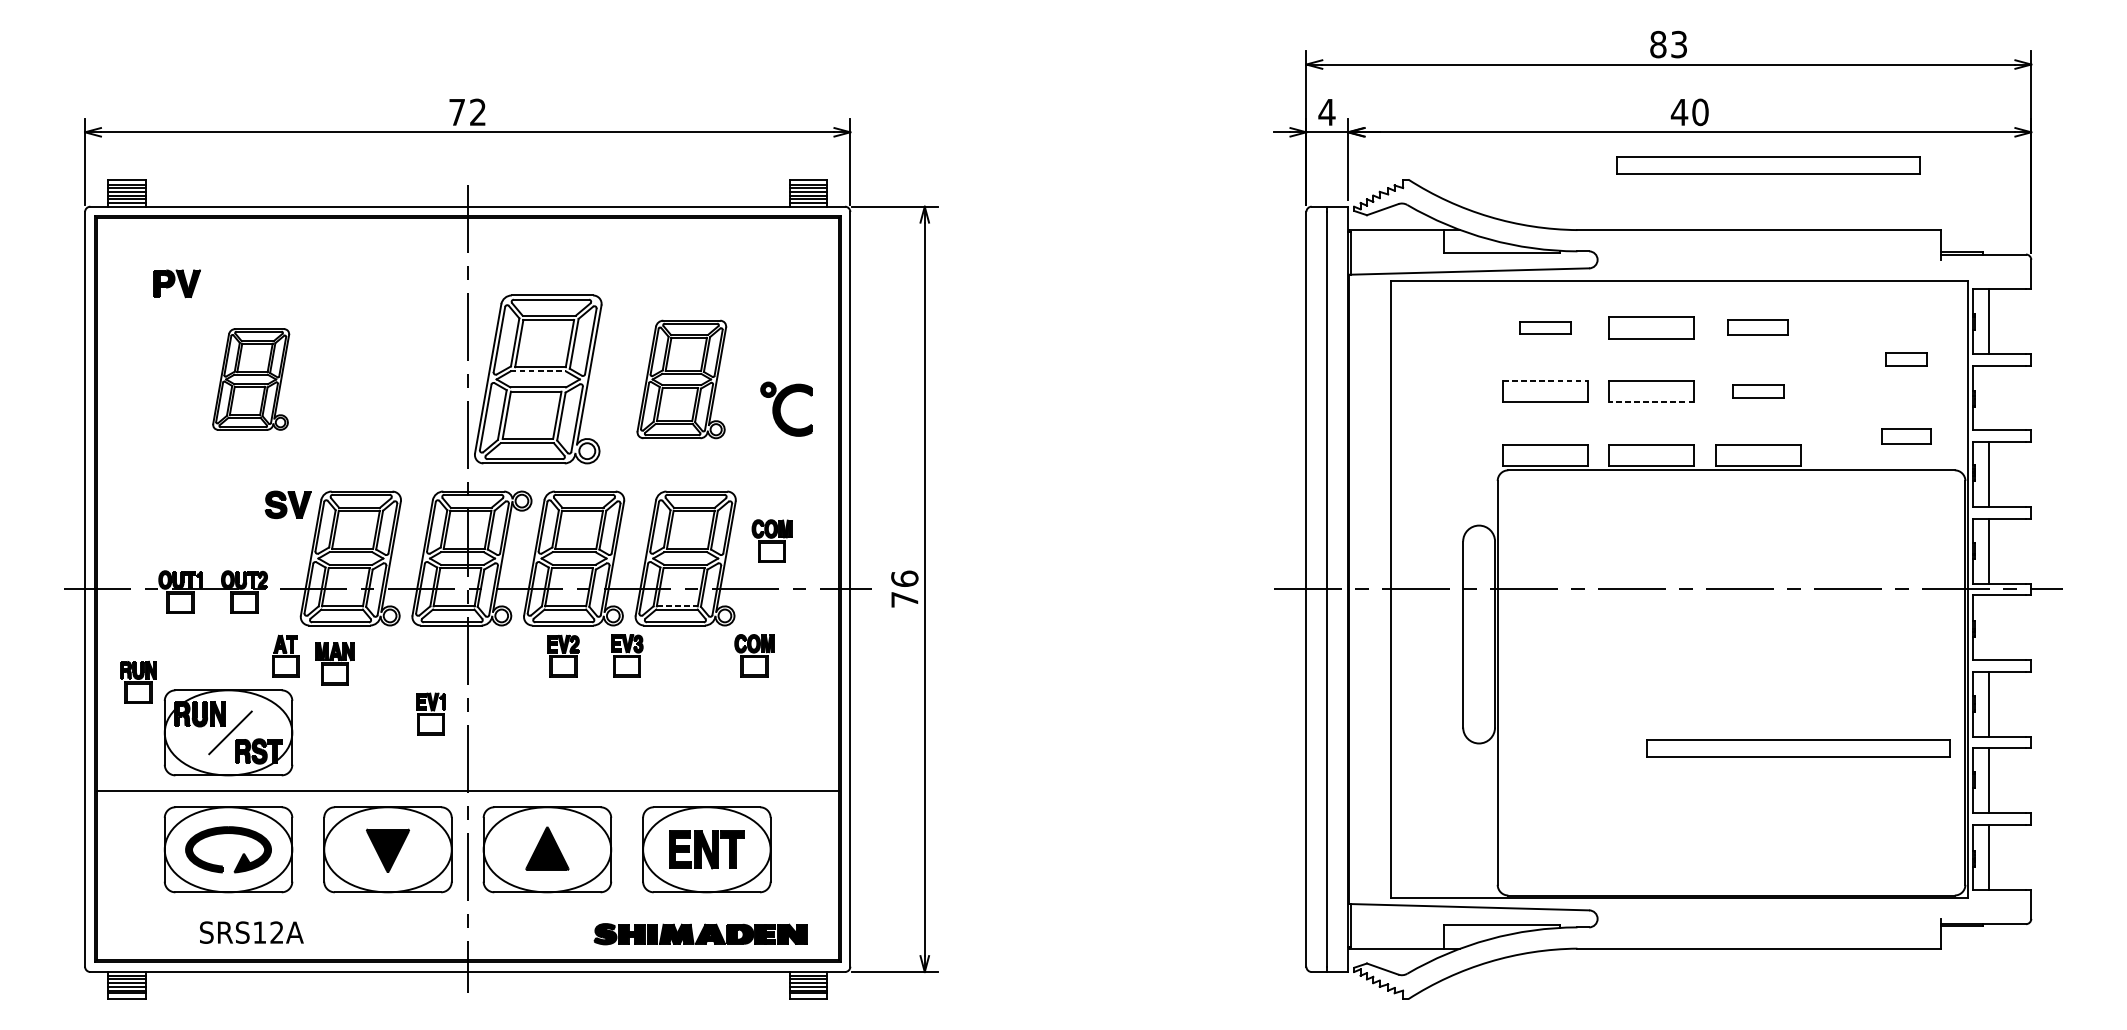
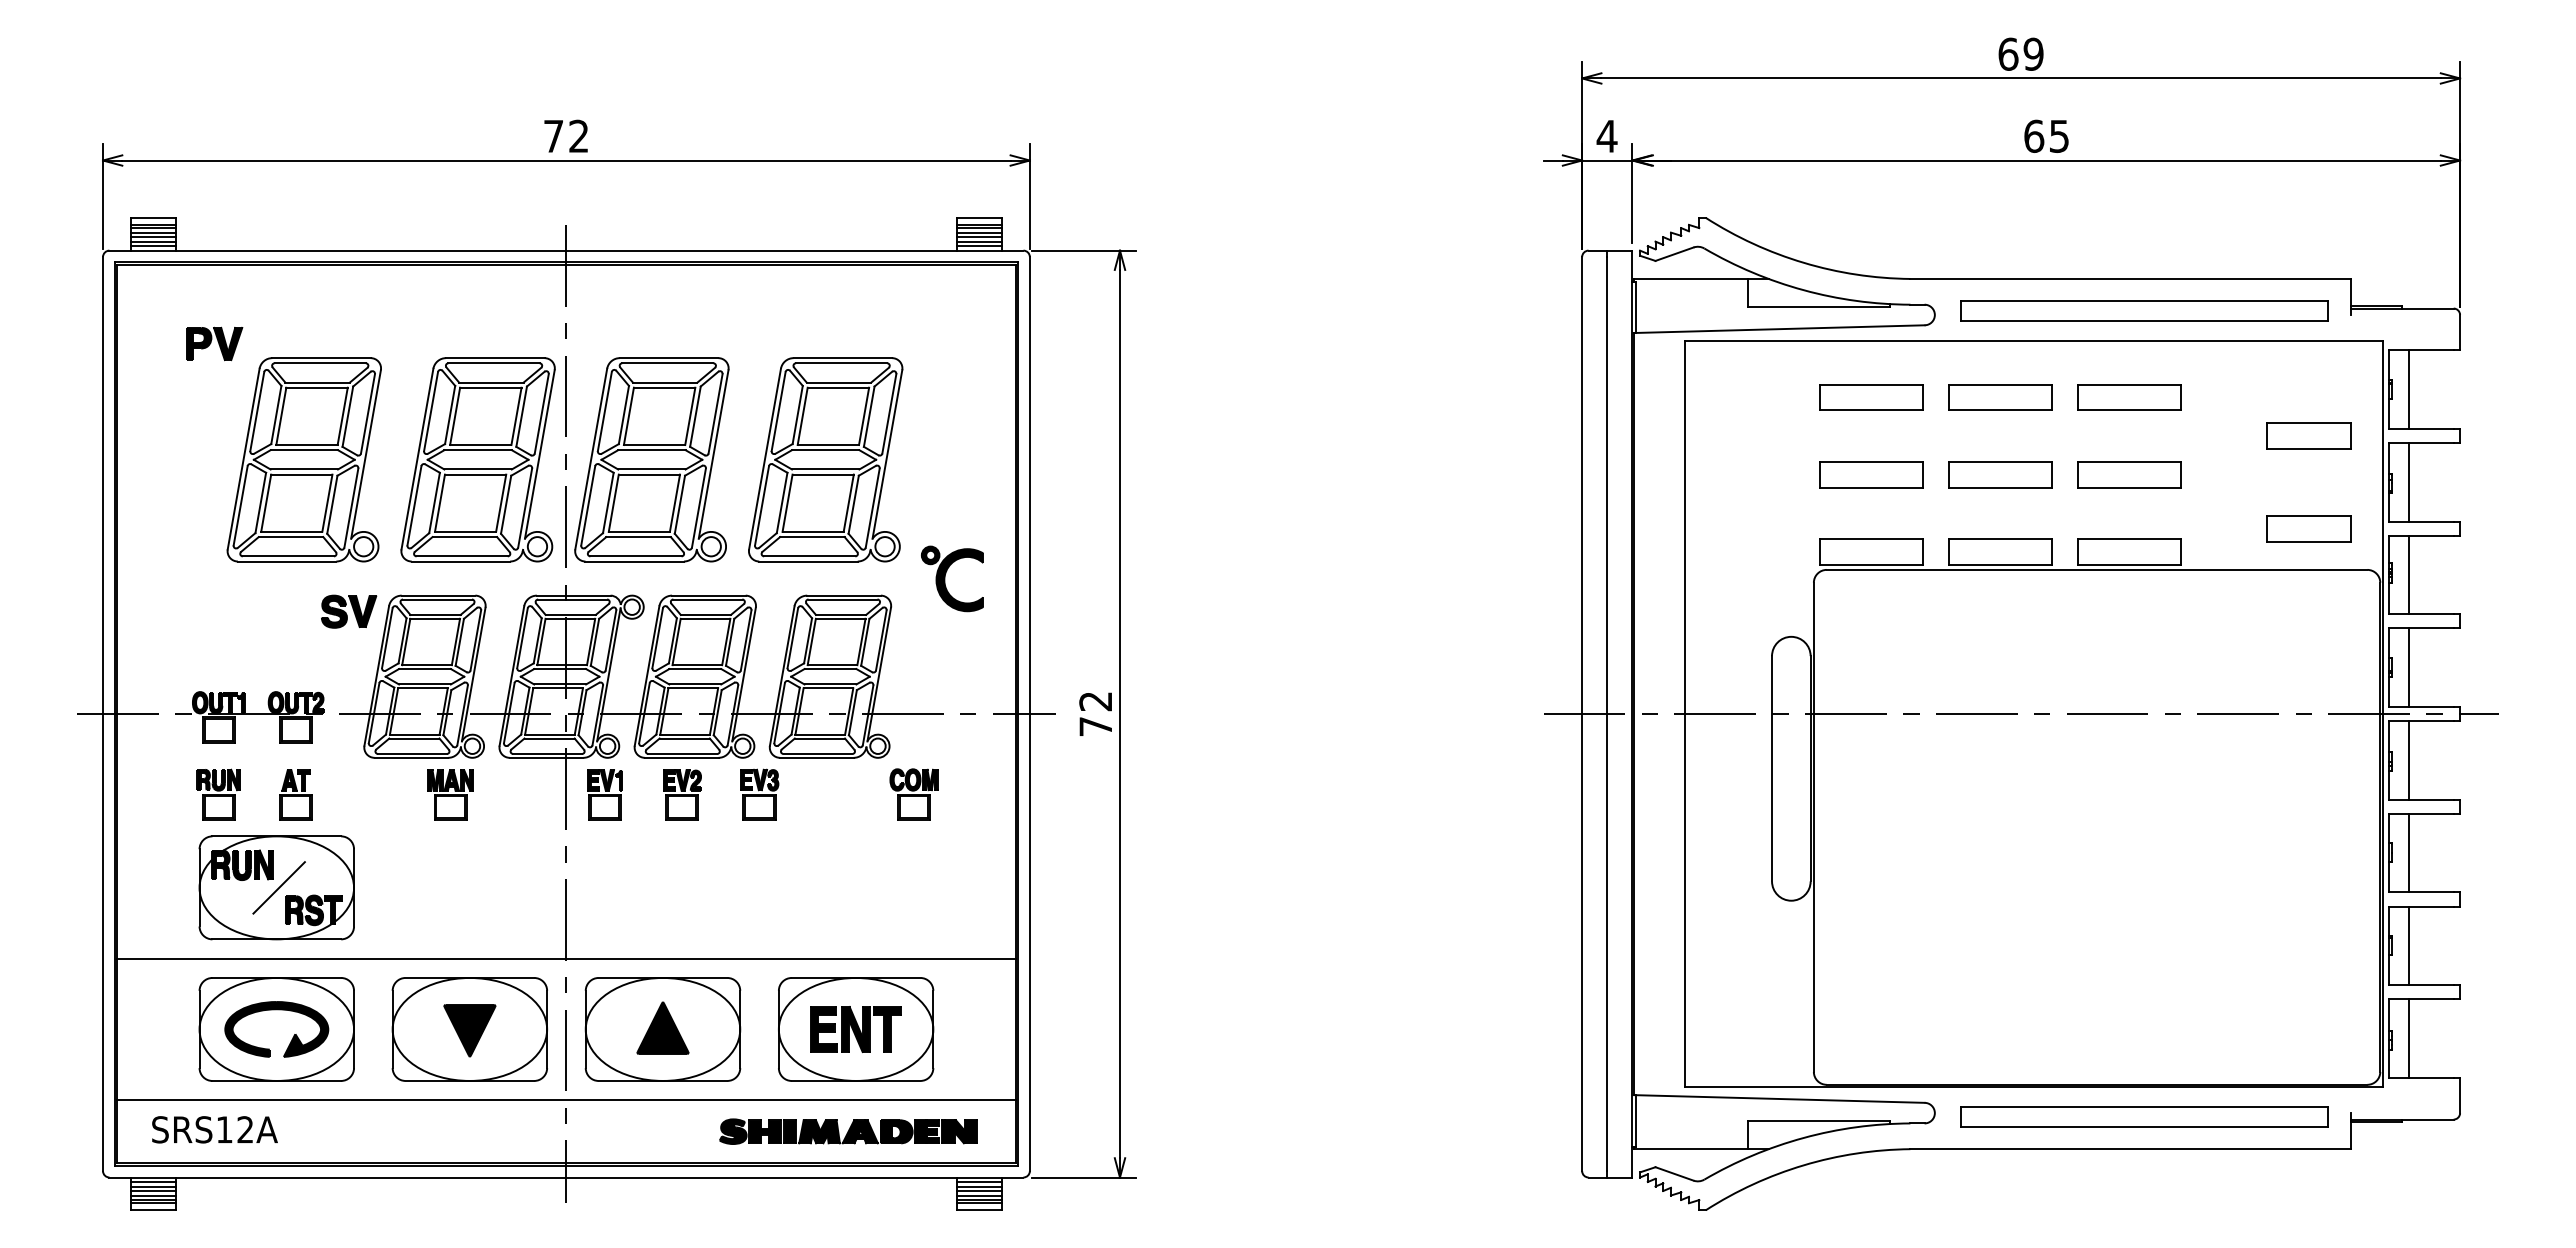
text: (1668, 43) -> (2020, 53), 83 -> 69
text: (1689, 111) -> (2046, 135), 40 -> 65
part: (1769, 165) -> (2144, 310), moved
part: (1545, 327) -> (1871, 397), size x1.67
part: (1758, 327) -> (2129, 397), size x1.43
part: (1906, 359) -> (2308, 435), size x1.67
line: (537, 371) -> (651, 450), dashed -> solid
part: (250, 379) -> (303, 459), size x1.67
part: (394, 379) -> (477, 459), added
part: (681, 379) -> (825, 459), size x1.43
line: (1546, 380) -> (1872, 461), dashed -> solid
part: (1758, 391) -> (2129, 474), size x1.67
line: (1988, 398) -> (2408, 482), added
line: (1651, 402) -> (2000, 487), dashed -> solid
part: (780, 408) -> (945, 578), moved
part: (1906, 436) -> (2308, 528), size x1.43
part: (771, 541) -> (934, 655), removed
text: (904, 578) -> (1095, 701), 76 -> 72
line: (677, 606) -> (820, 734), dashed -> solid
line: (1988, 627) -> (2408, 760), added
part: (285, 655) -> (295, 794), moved
part: (334, 663) -> (450, 794), moved
part: (138, 682) -> (218, 794), moved
part: (430, 713) -> (604, 794), moved
part: (1798, 748) -> (2144, 1116), moved
line: (467, 908) -> (566, 1100), added
text: (251, 932) -> (214, 1129), moved

